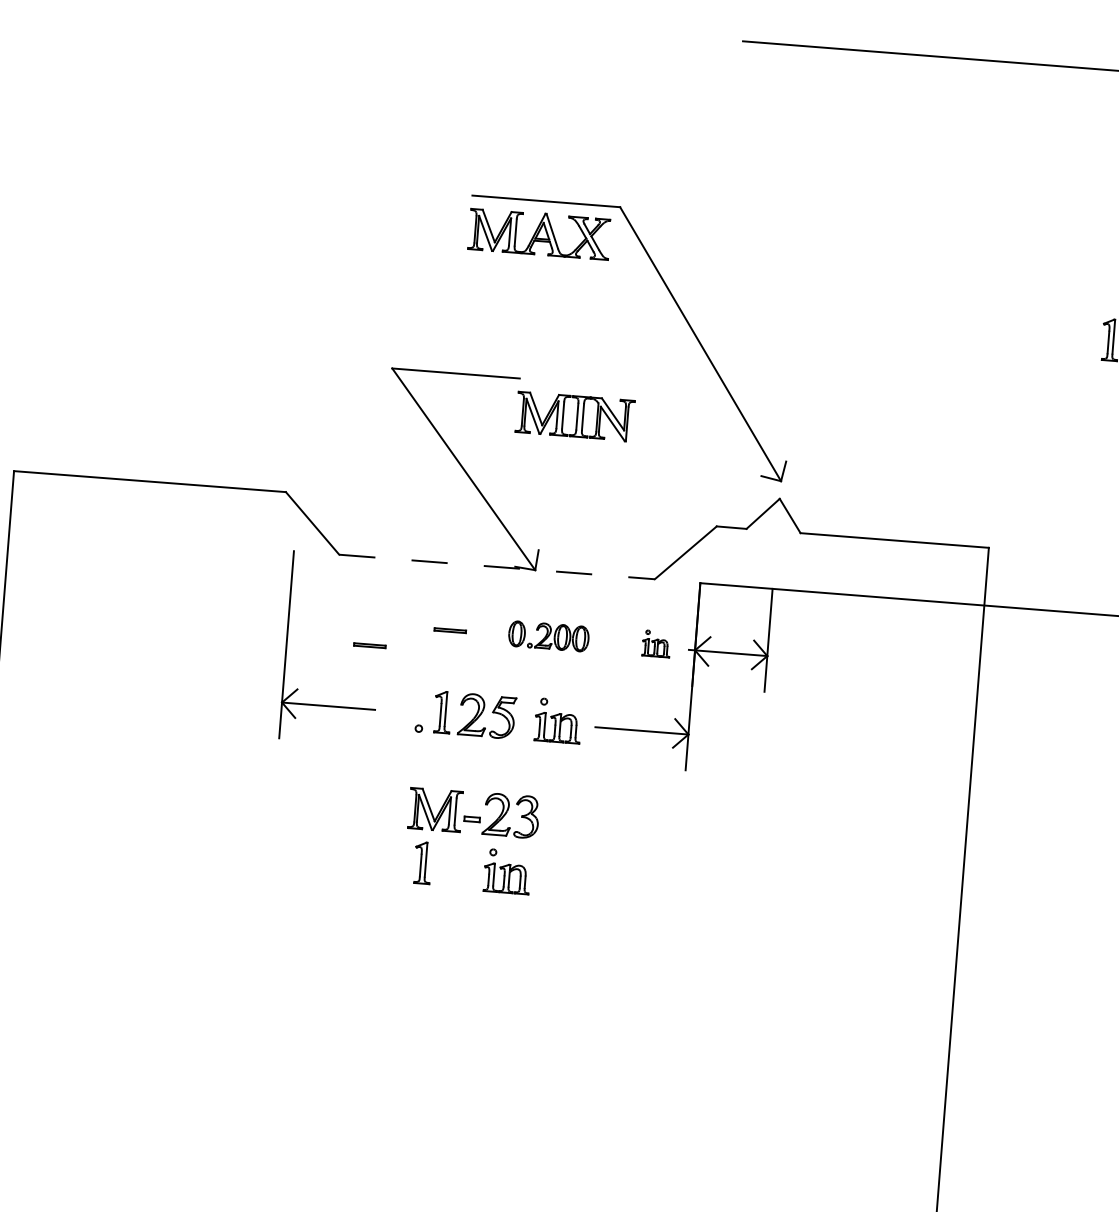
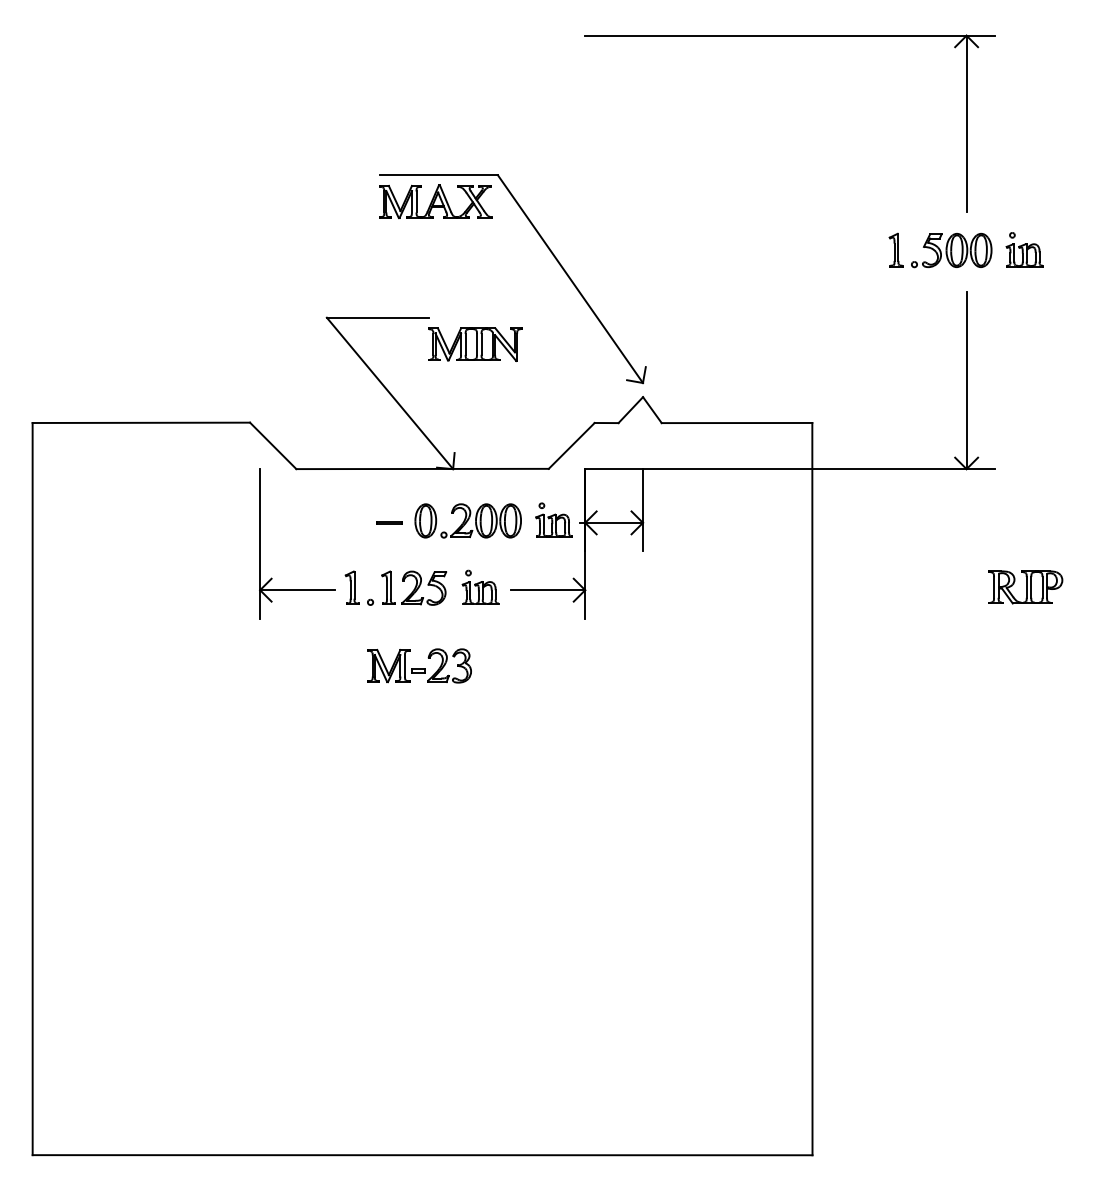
line: (498, 566) -> (423, 468), dashed -> solid
part: (548, 635) -> (467, 520), size x1.67
part: (655, 643) -> (553, 519), size x1.67
line: (369, 645) -> (326, 539), removed
part: (422, 862) -> (351, 587), moved
part: (507, 870) -> (449, 709), removed

